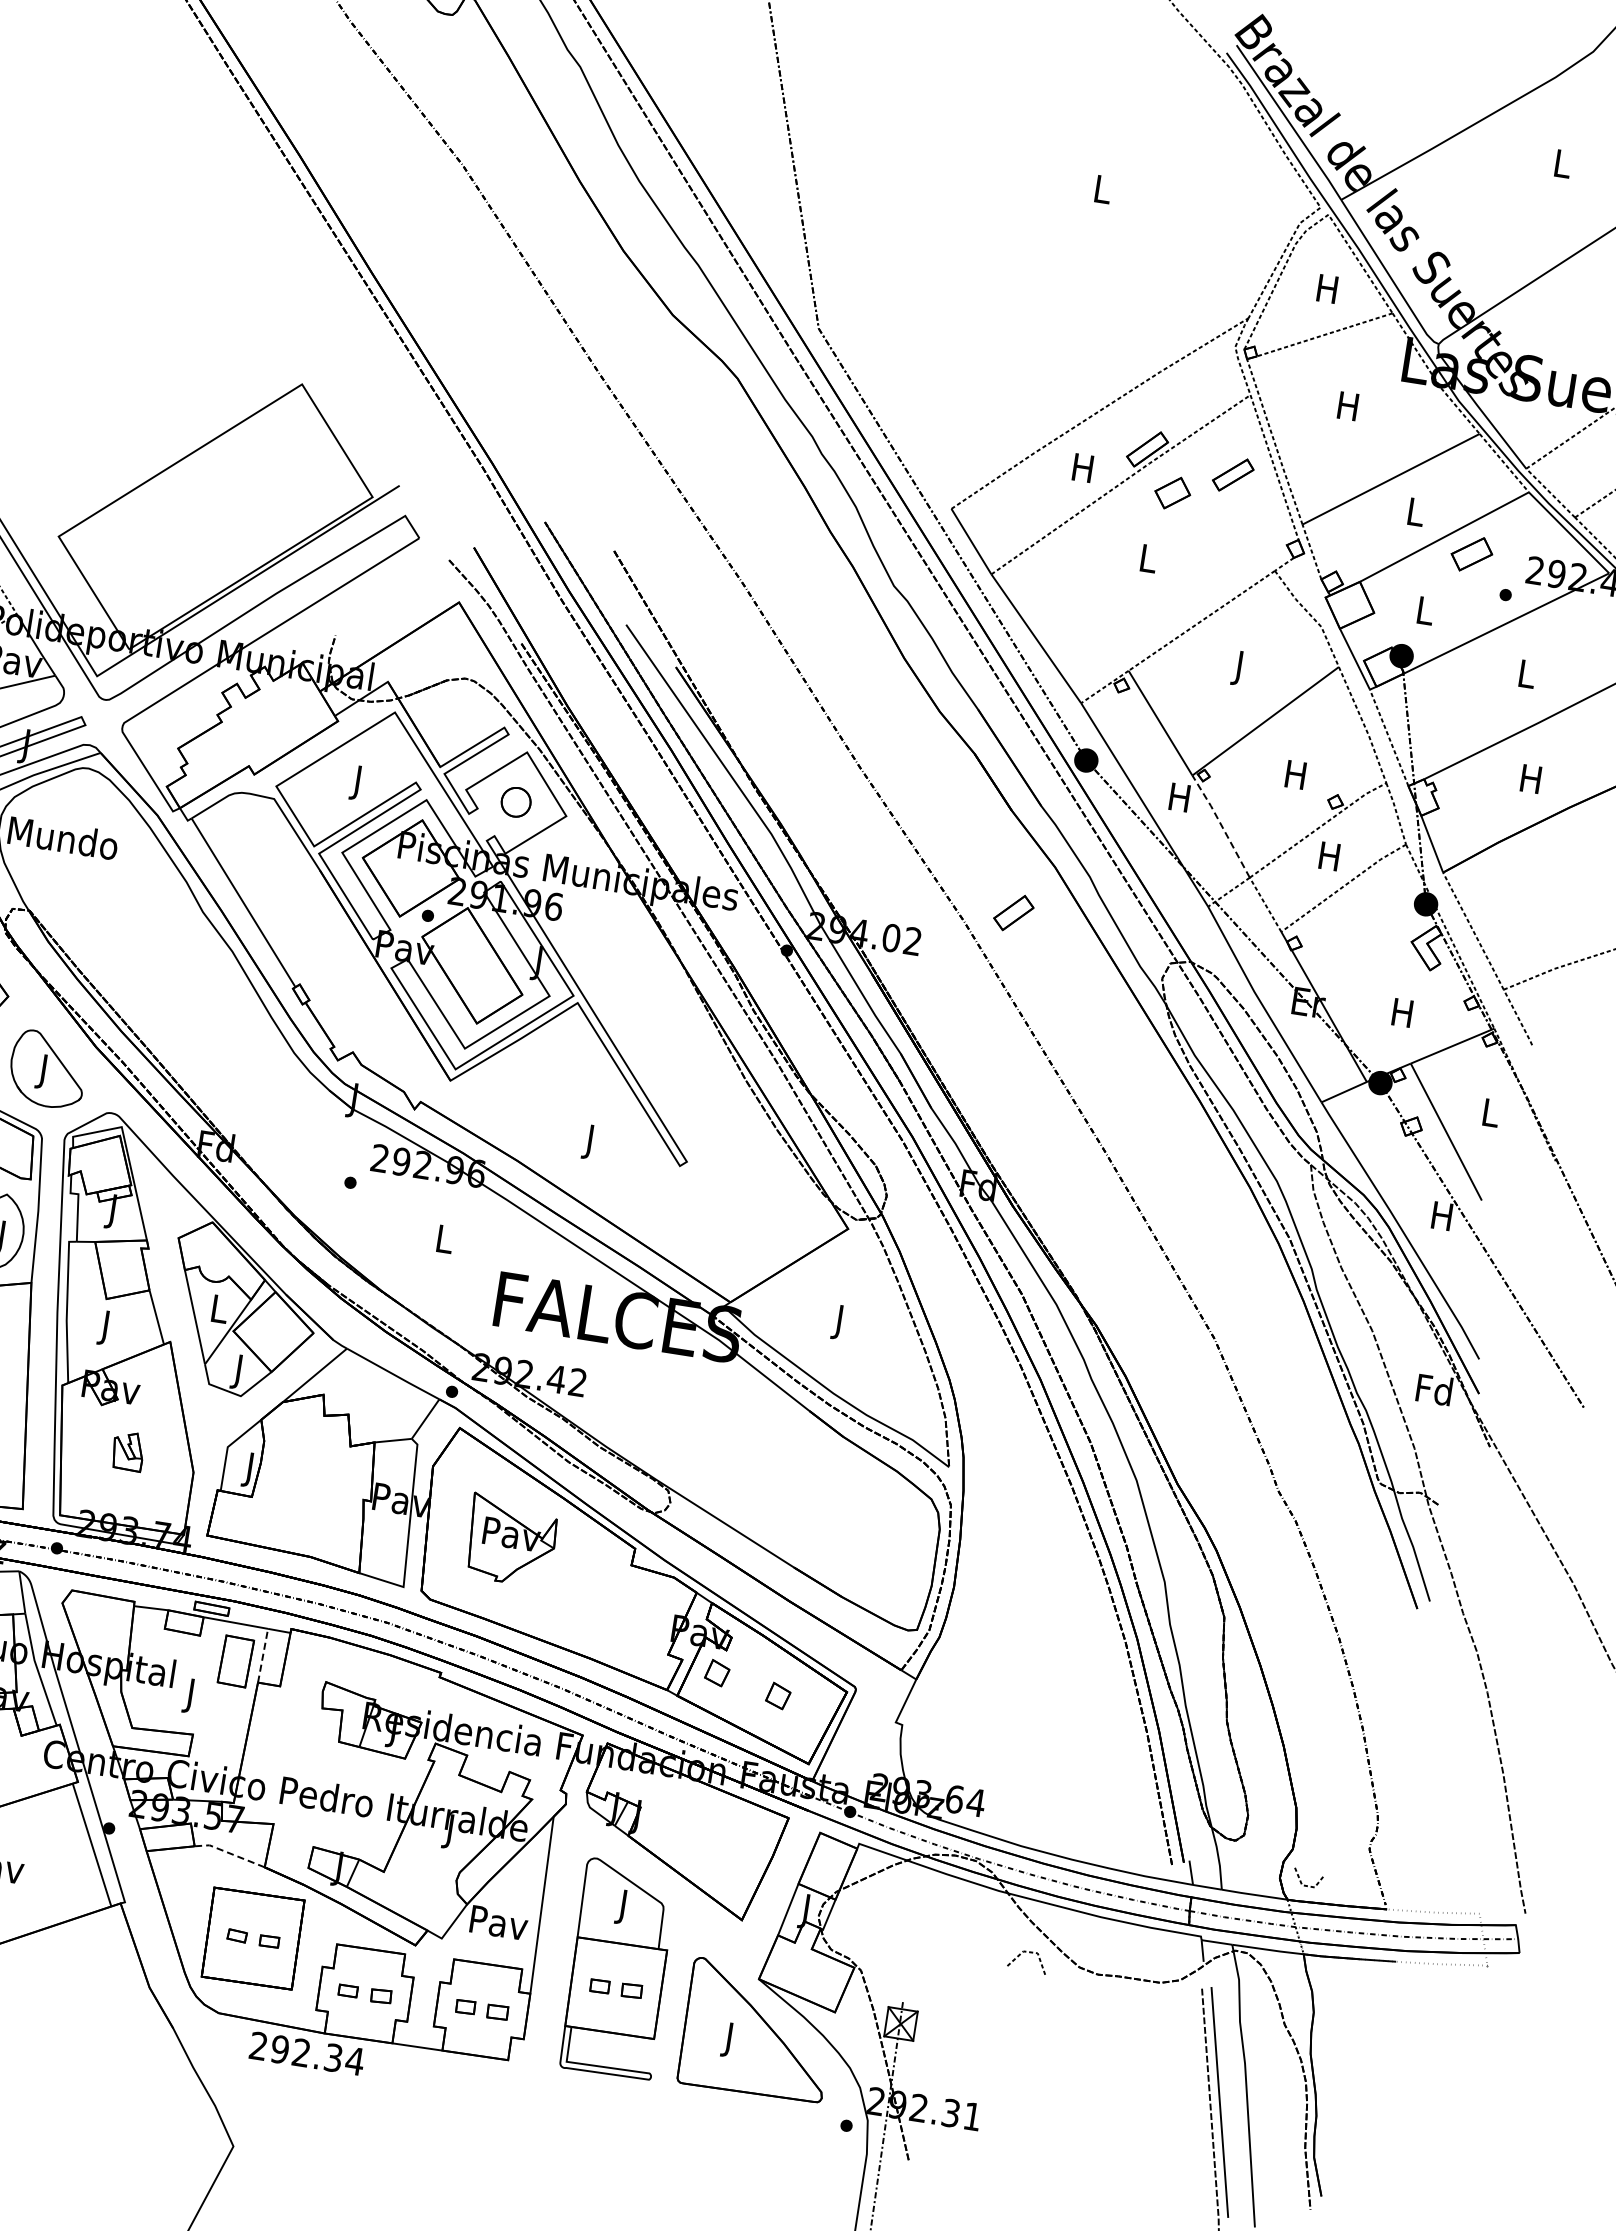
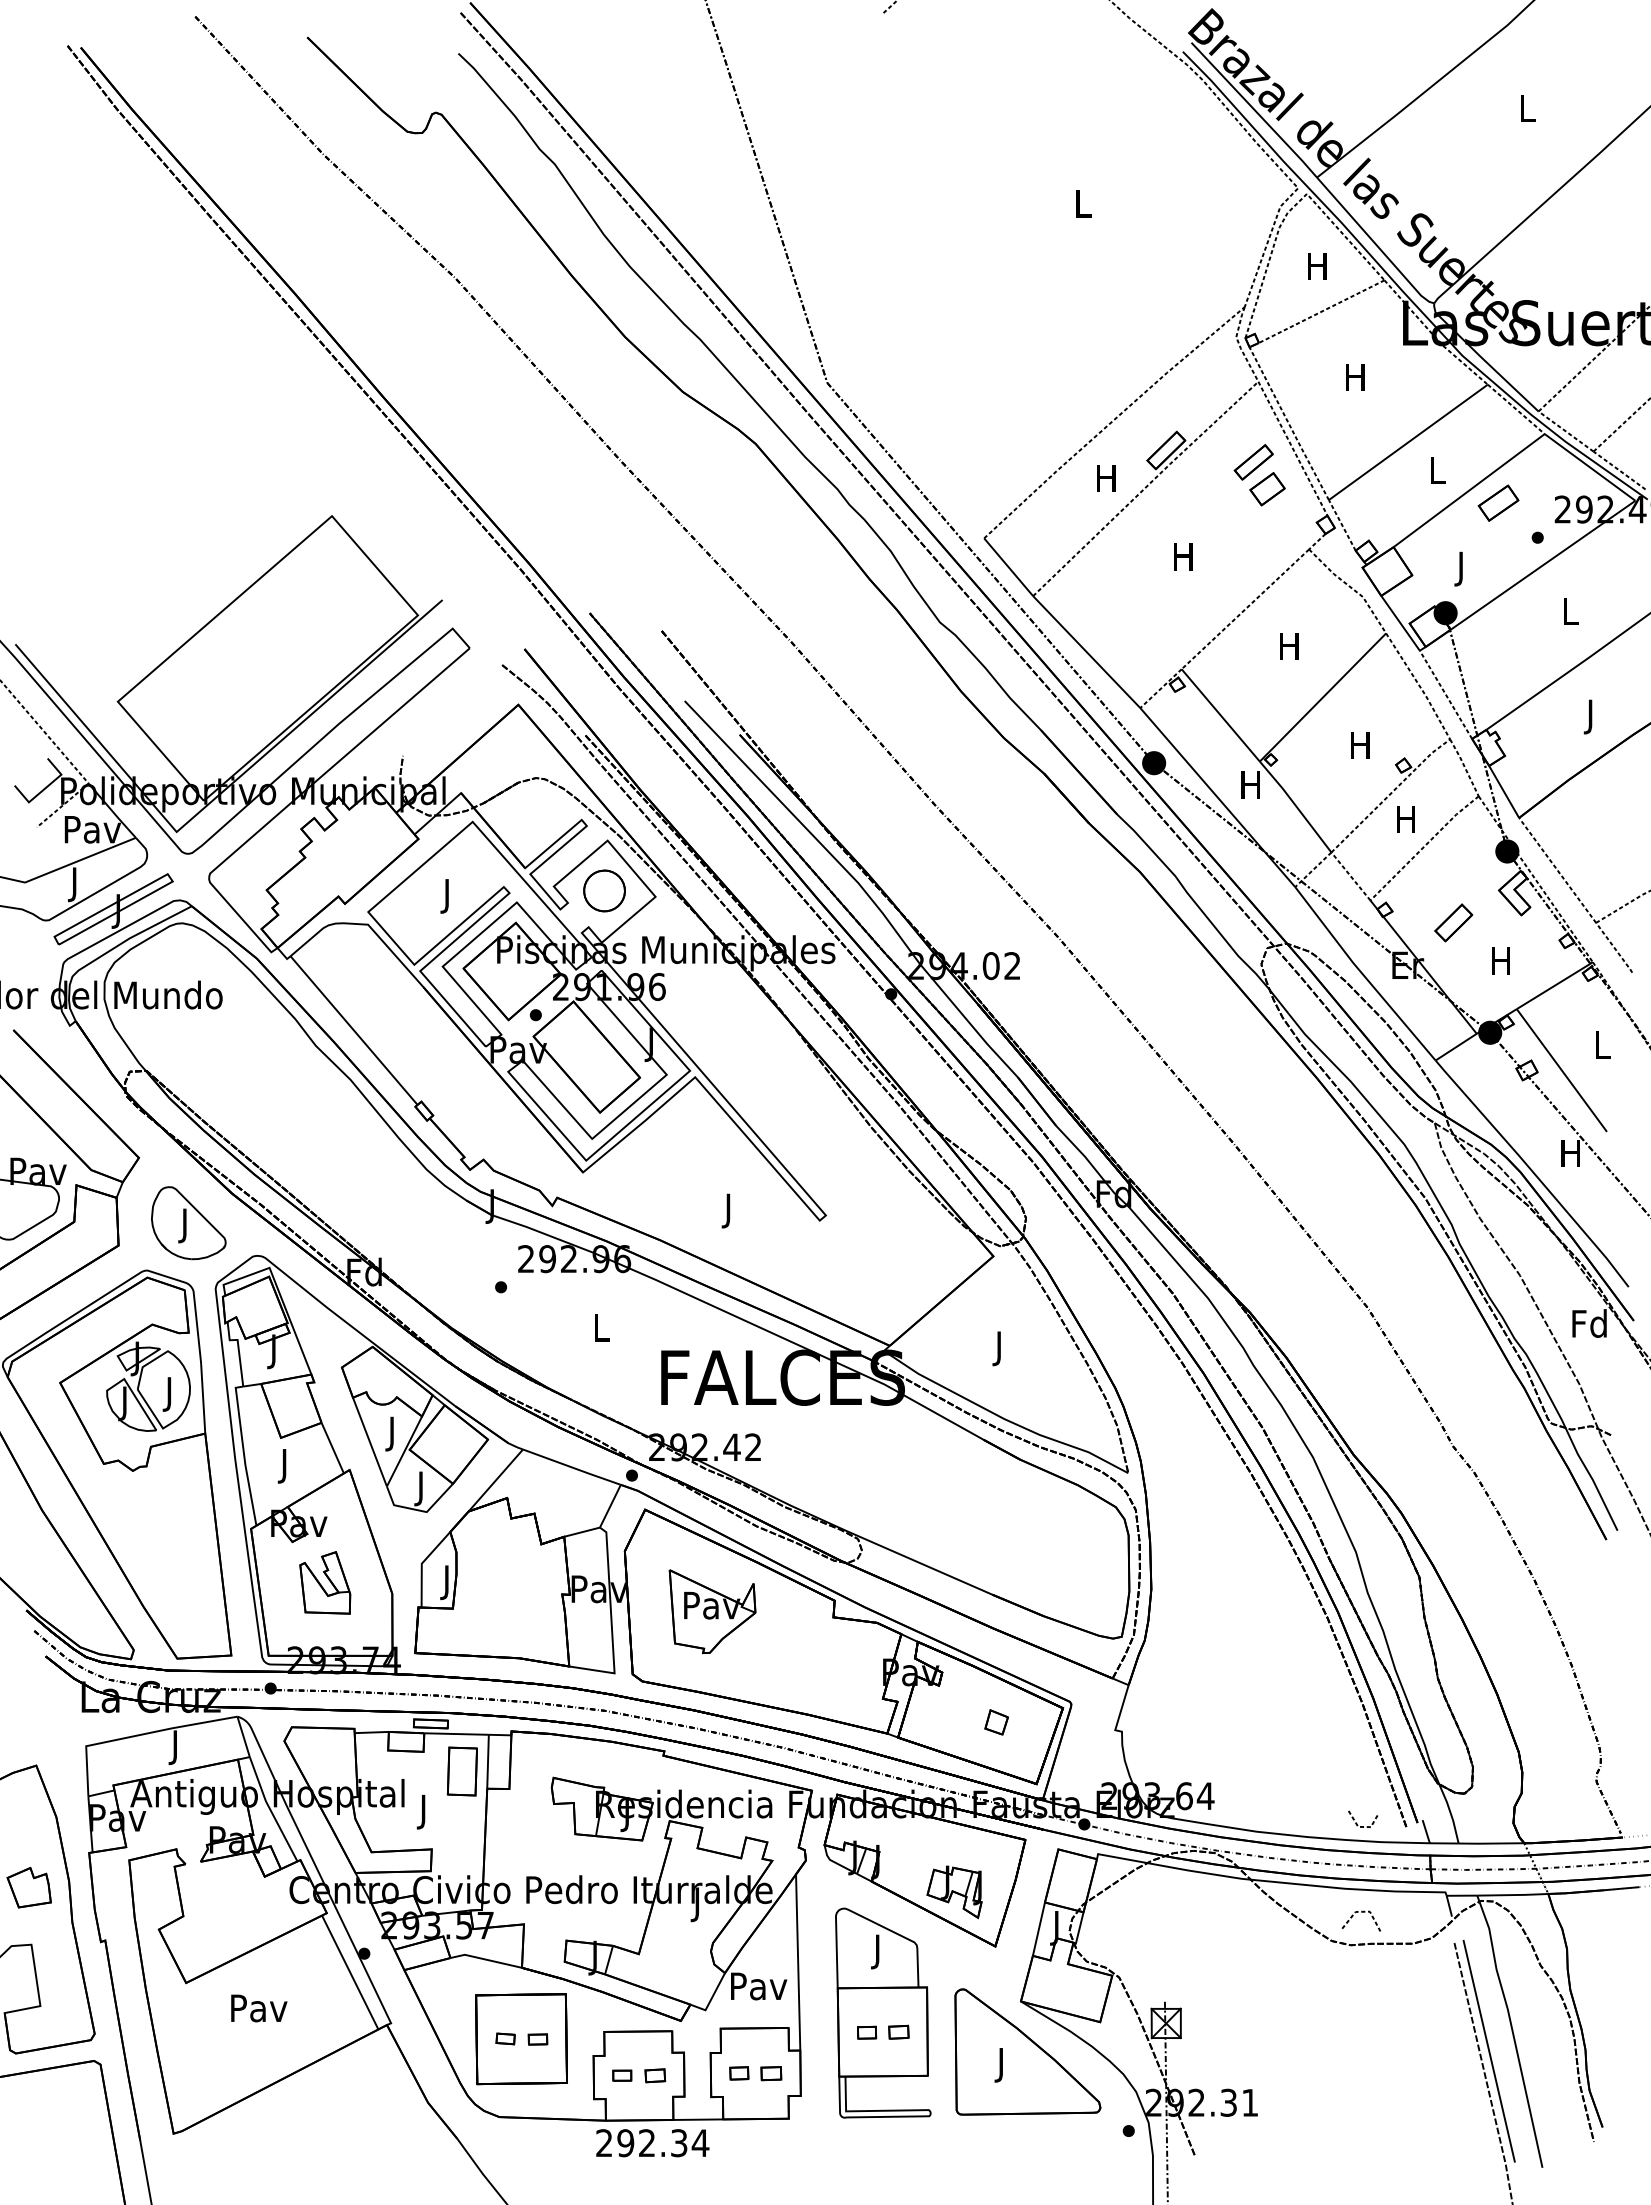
part: (1172, 493) -> (1267, 489), moved
text: (1148, 558) -> (1183, 556), L -> H
text: (1424, 613) -> (1461, 568), L -> J
text: (1239, 667) -> (1289, 649), J -> H
text: (1530, 782) -> (1590, 716), H -> J
part: (516, 801) -> (604, 890), size x1.43
line: (1221, 825) -> (1295, 805), dashed -> solid
part: (1013, 912) -> (1453, 922), moved
text: (218, 1312) -> (392, 1433), L -> J
part: (128, 1450) -> (325, 1582), size x1.67
line: (263, 1655) -> (488, 1761), dashed -> solid
part: (717, 1673) -> (933, 1709), removed
line: (229, 1853) -> (485, 1959), dashed -> solid
part: (709, 1859) -> (954, 1892), added
line: (1301, 1881) -> (1357, 1823), moved
line: (1029, 1952) -> (1361, 1912), moved
text: (306, 2054) -> (652, 2143), moved

